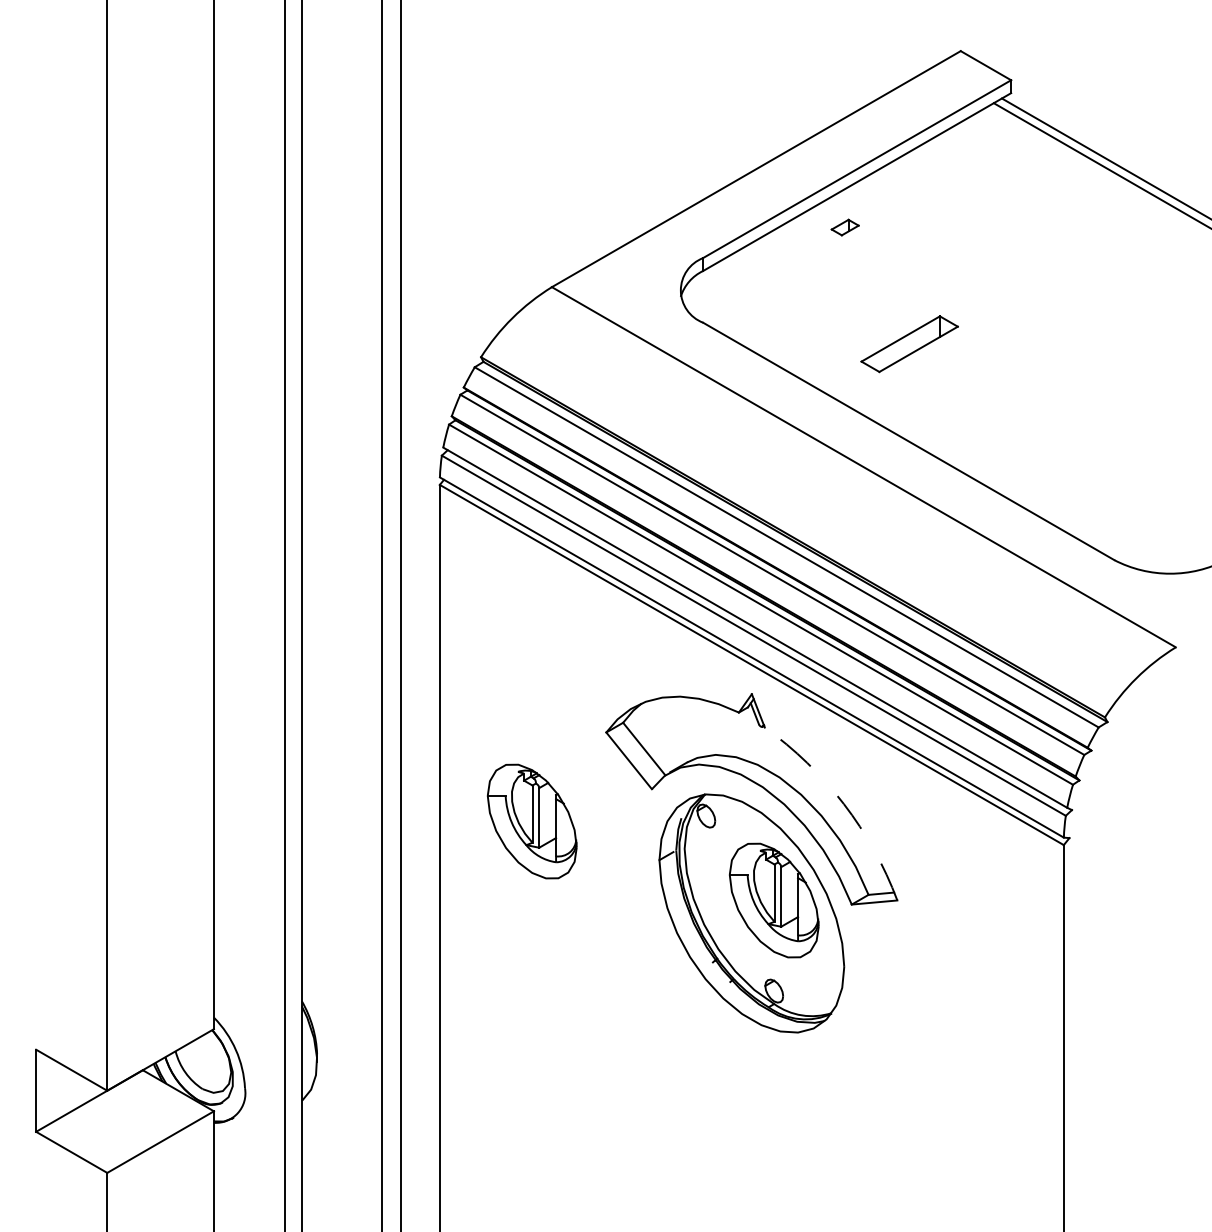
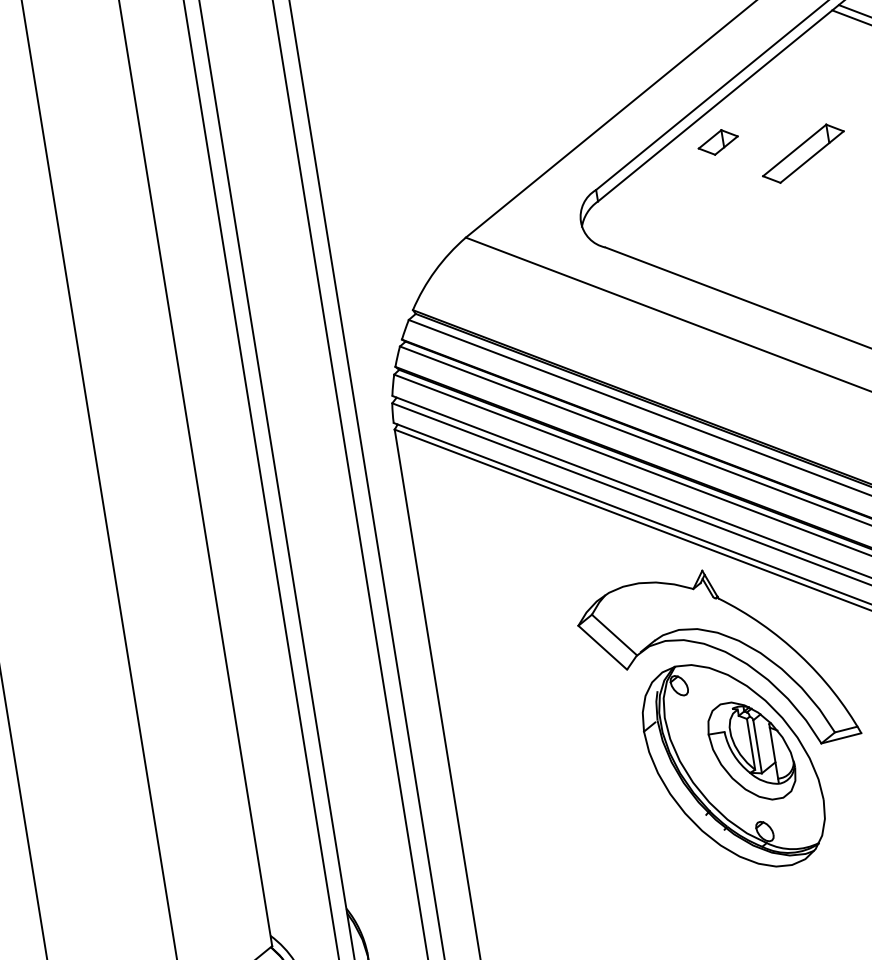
part: (844, 227) -> (717, 142), size x1.67
part: (909, 344) -> (803, 154), moved
arc: (843, 804) -> (799, 655), dashed -> solid
part: (531, 821) -> (524, 715), removed

